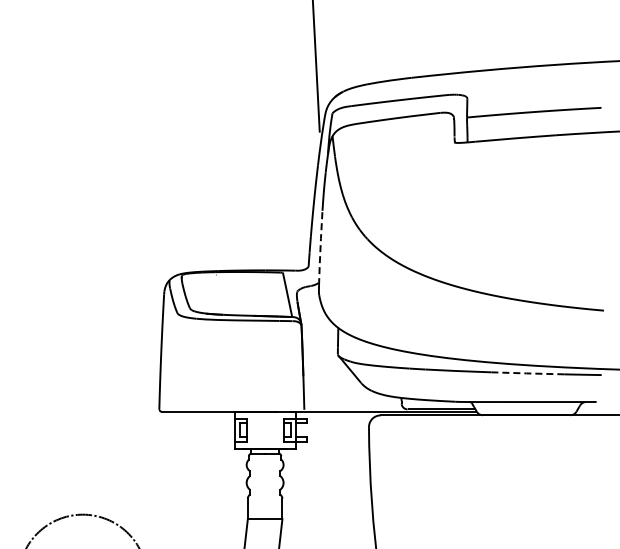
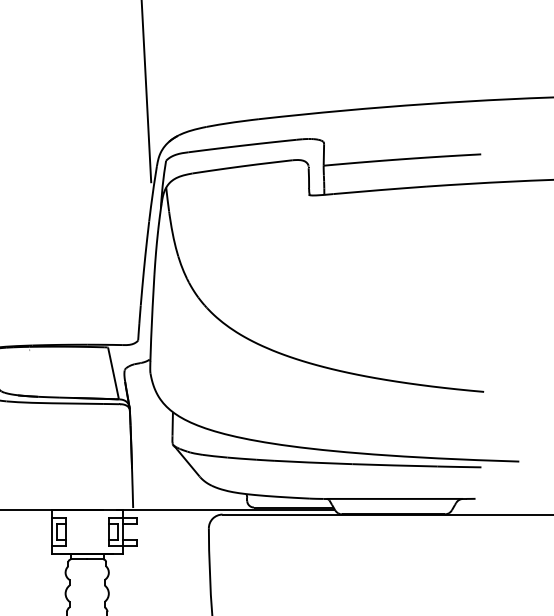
line: (320, 248) -> (152, 319), dashed -> solid
line: (527, 373) -> (394, 465), dashed -> solid

